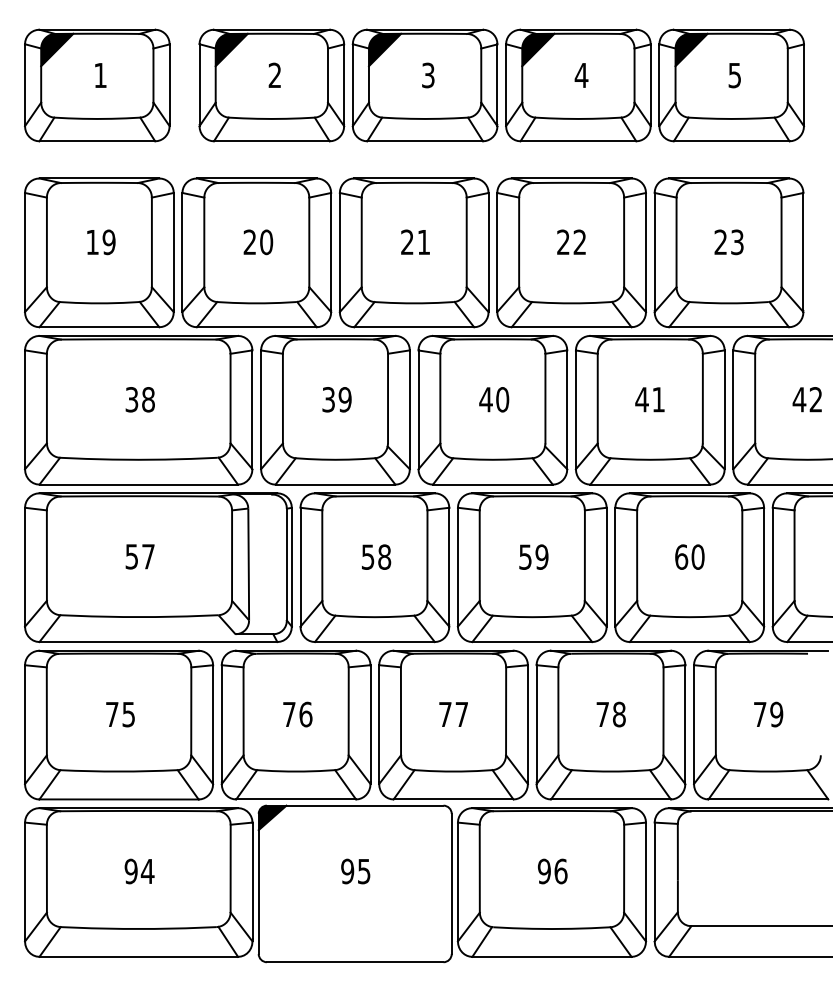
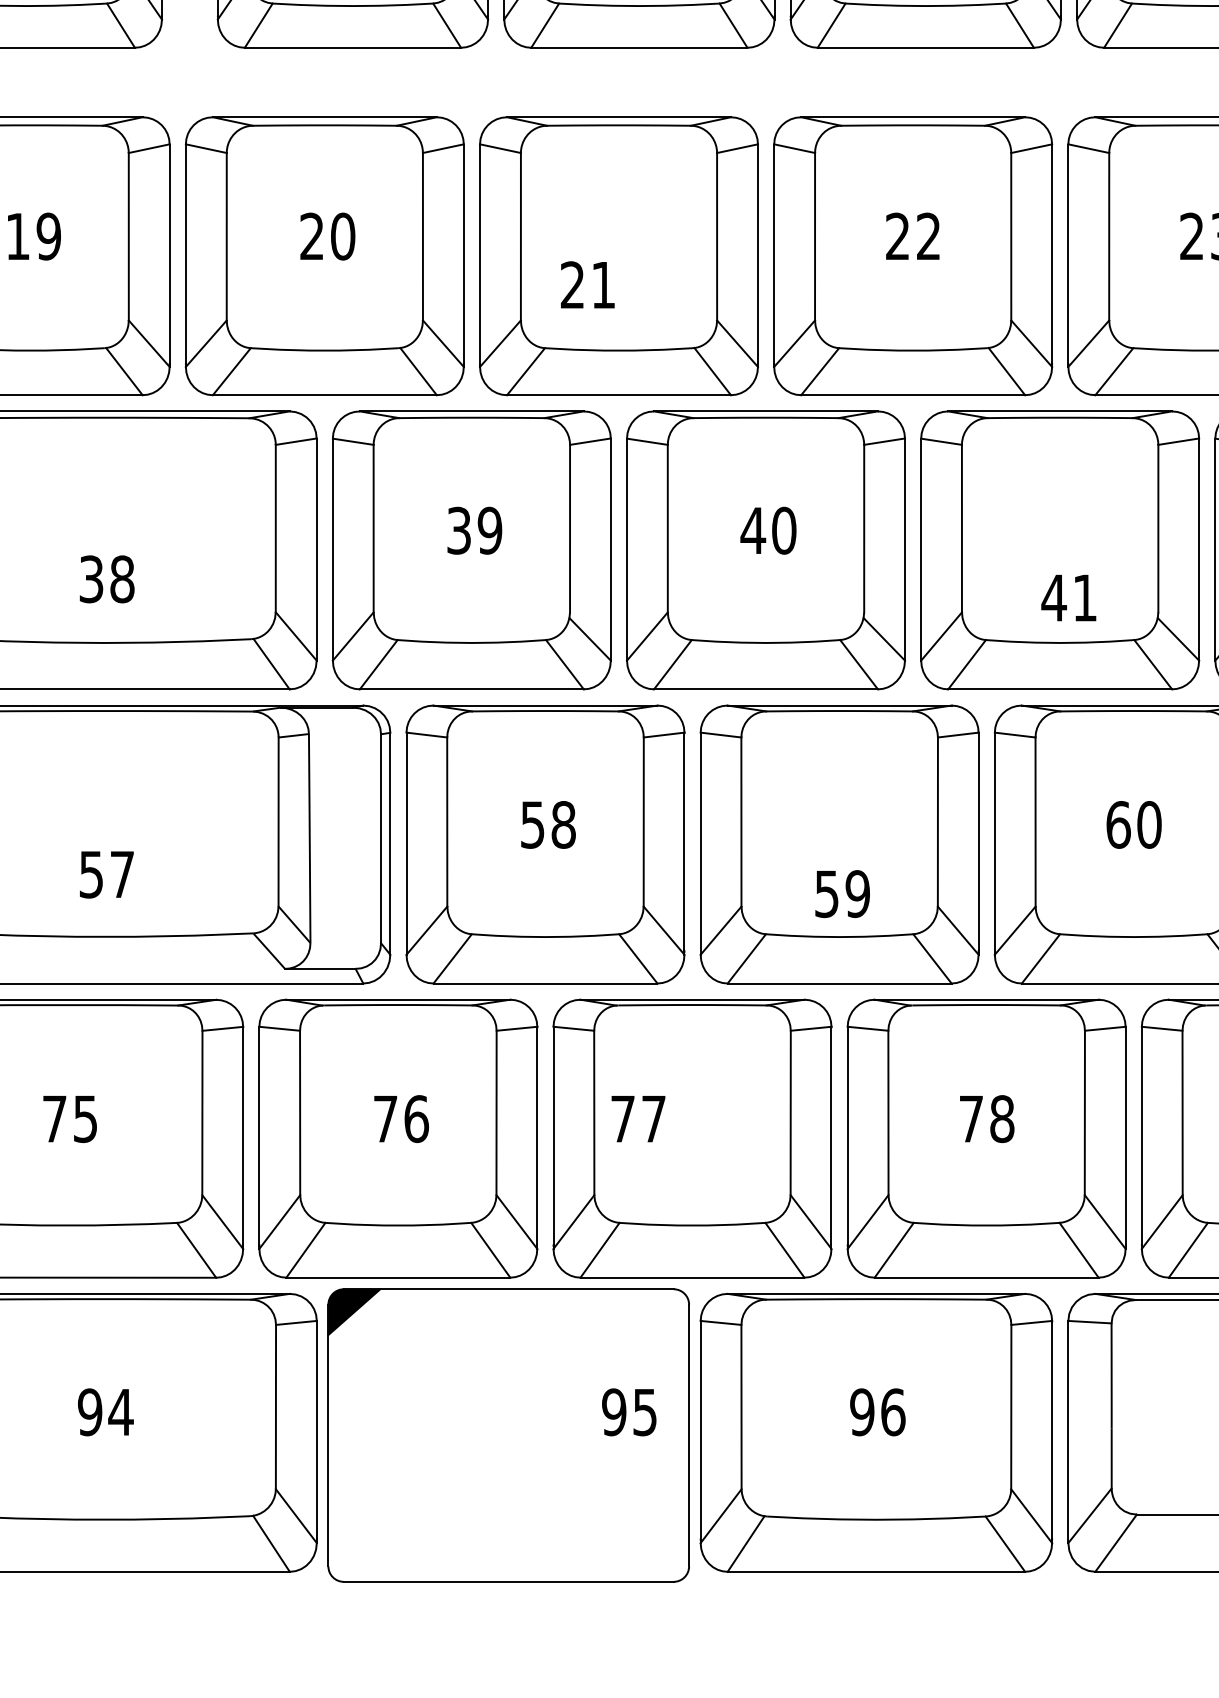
text: (415, 241) -> (587, 283), moved
text: (139, 399) -> (105, 578), moved
text: (649, 399) -> (1068, 597), moved
text: (139, 556) -> (105, 874), moved
text: (533, 556) -> (841, 892), moved
text: (453, 714) -> (638, 1118), moved
text: (355, 871) -> (628, 1412), moved

